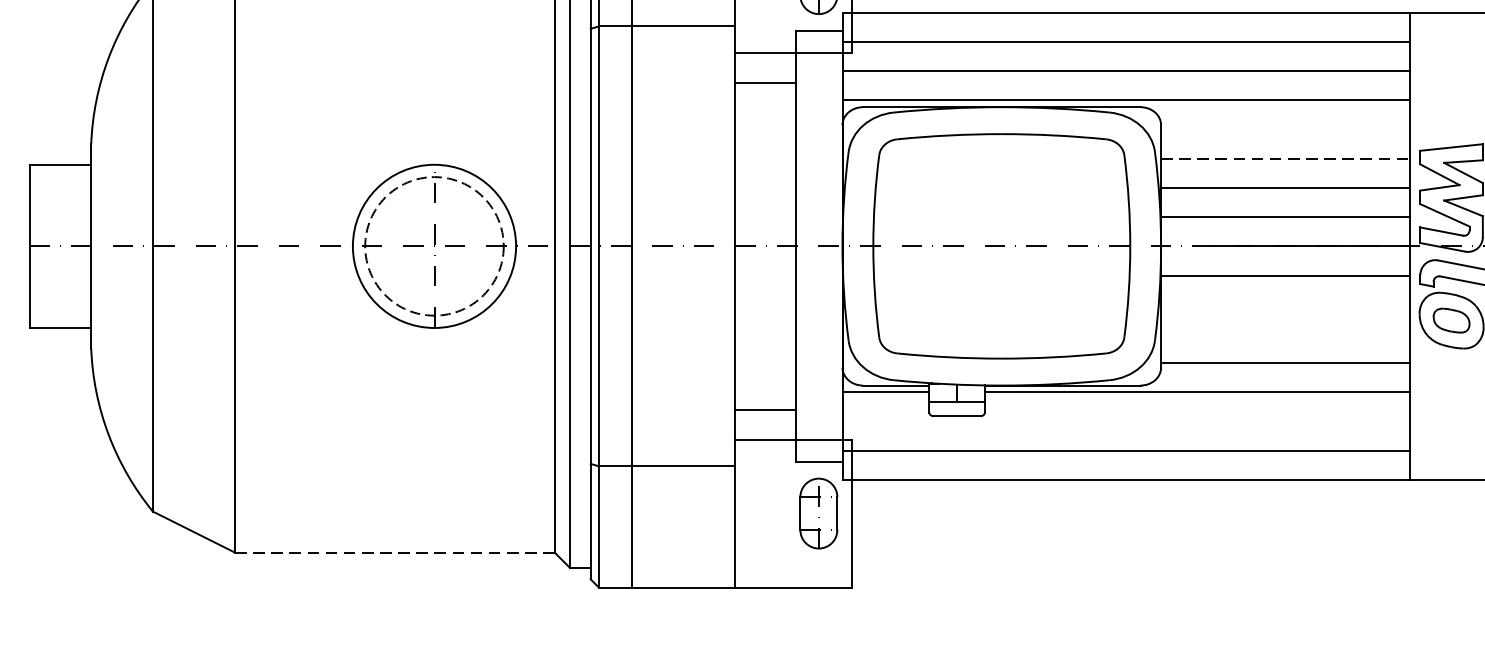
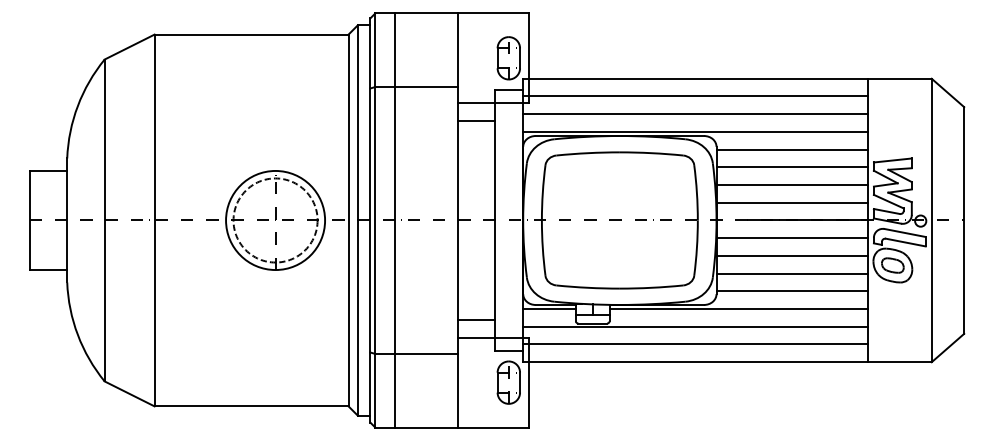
line: (1284, 129) -> (791, 149), added
line: (1286, 159) -> (792, 167), dashed -> solid
line: (1284, 304) -> (791, 255), added
line: (1284, 333) -> (791, 273), added
line: (1126, 421) -> (695, 326), added
line: (394, 552) -> (251, 406), dashed -> solid

